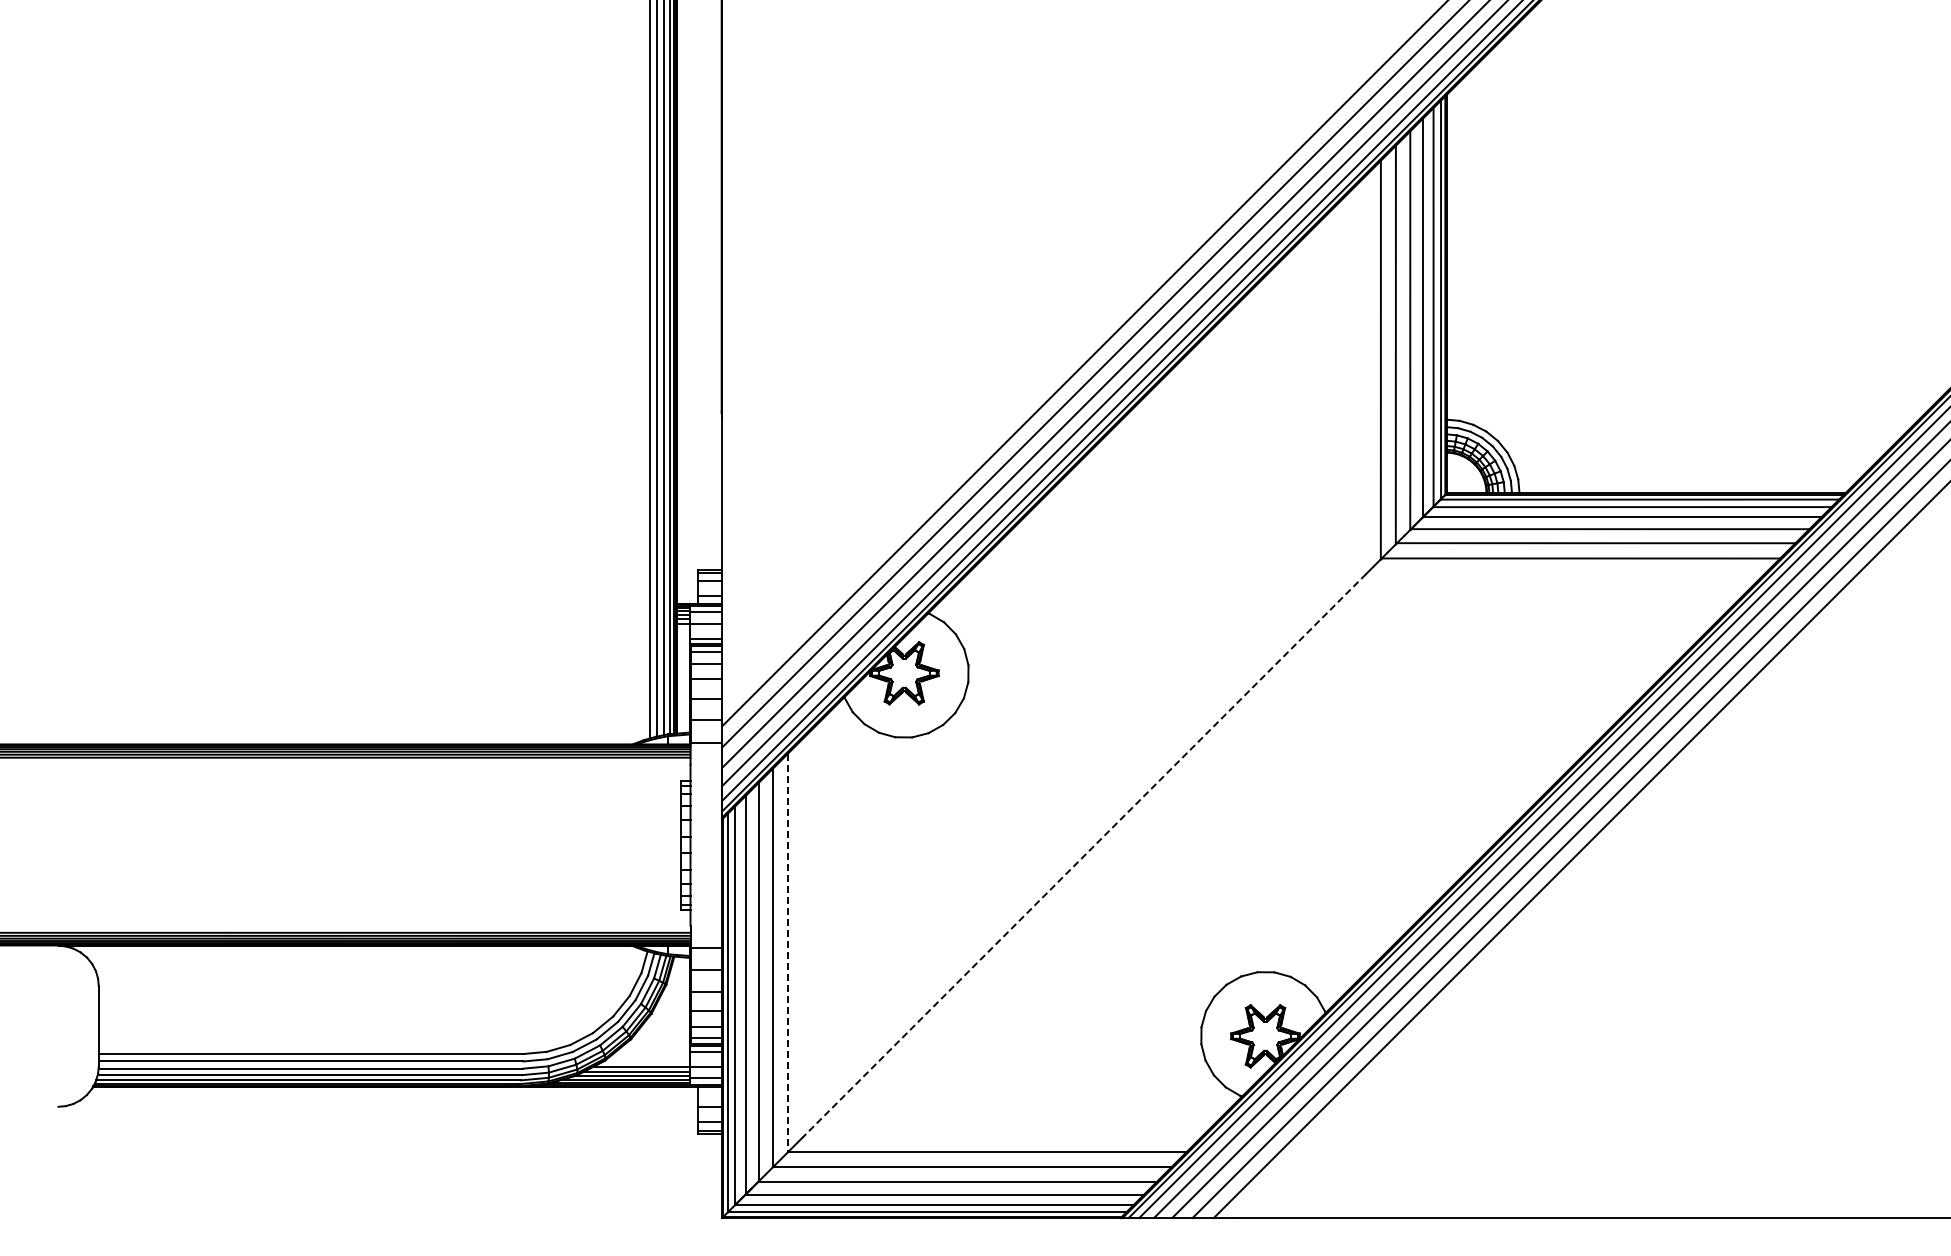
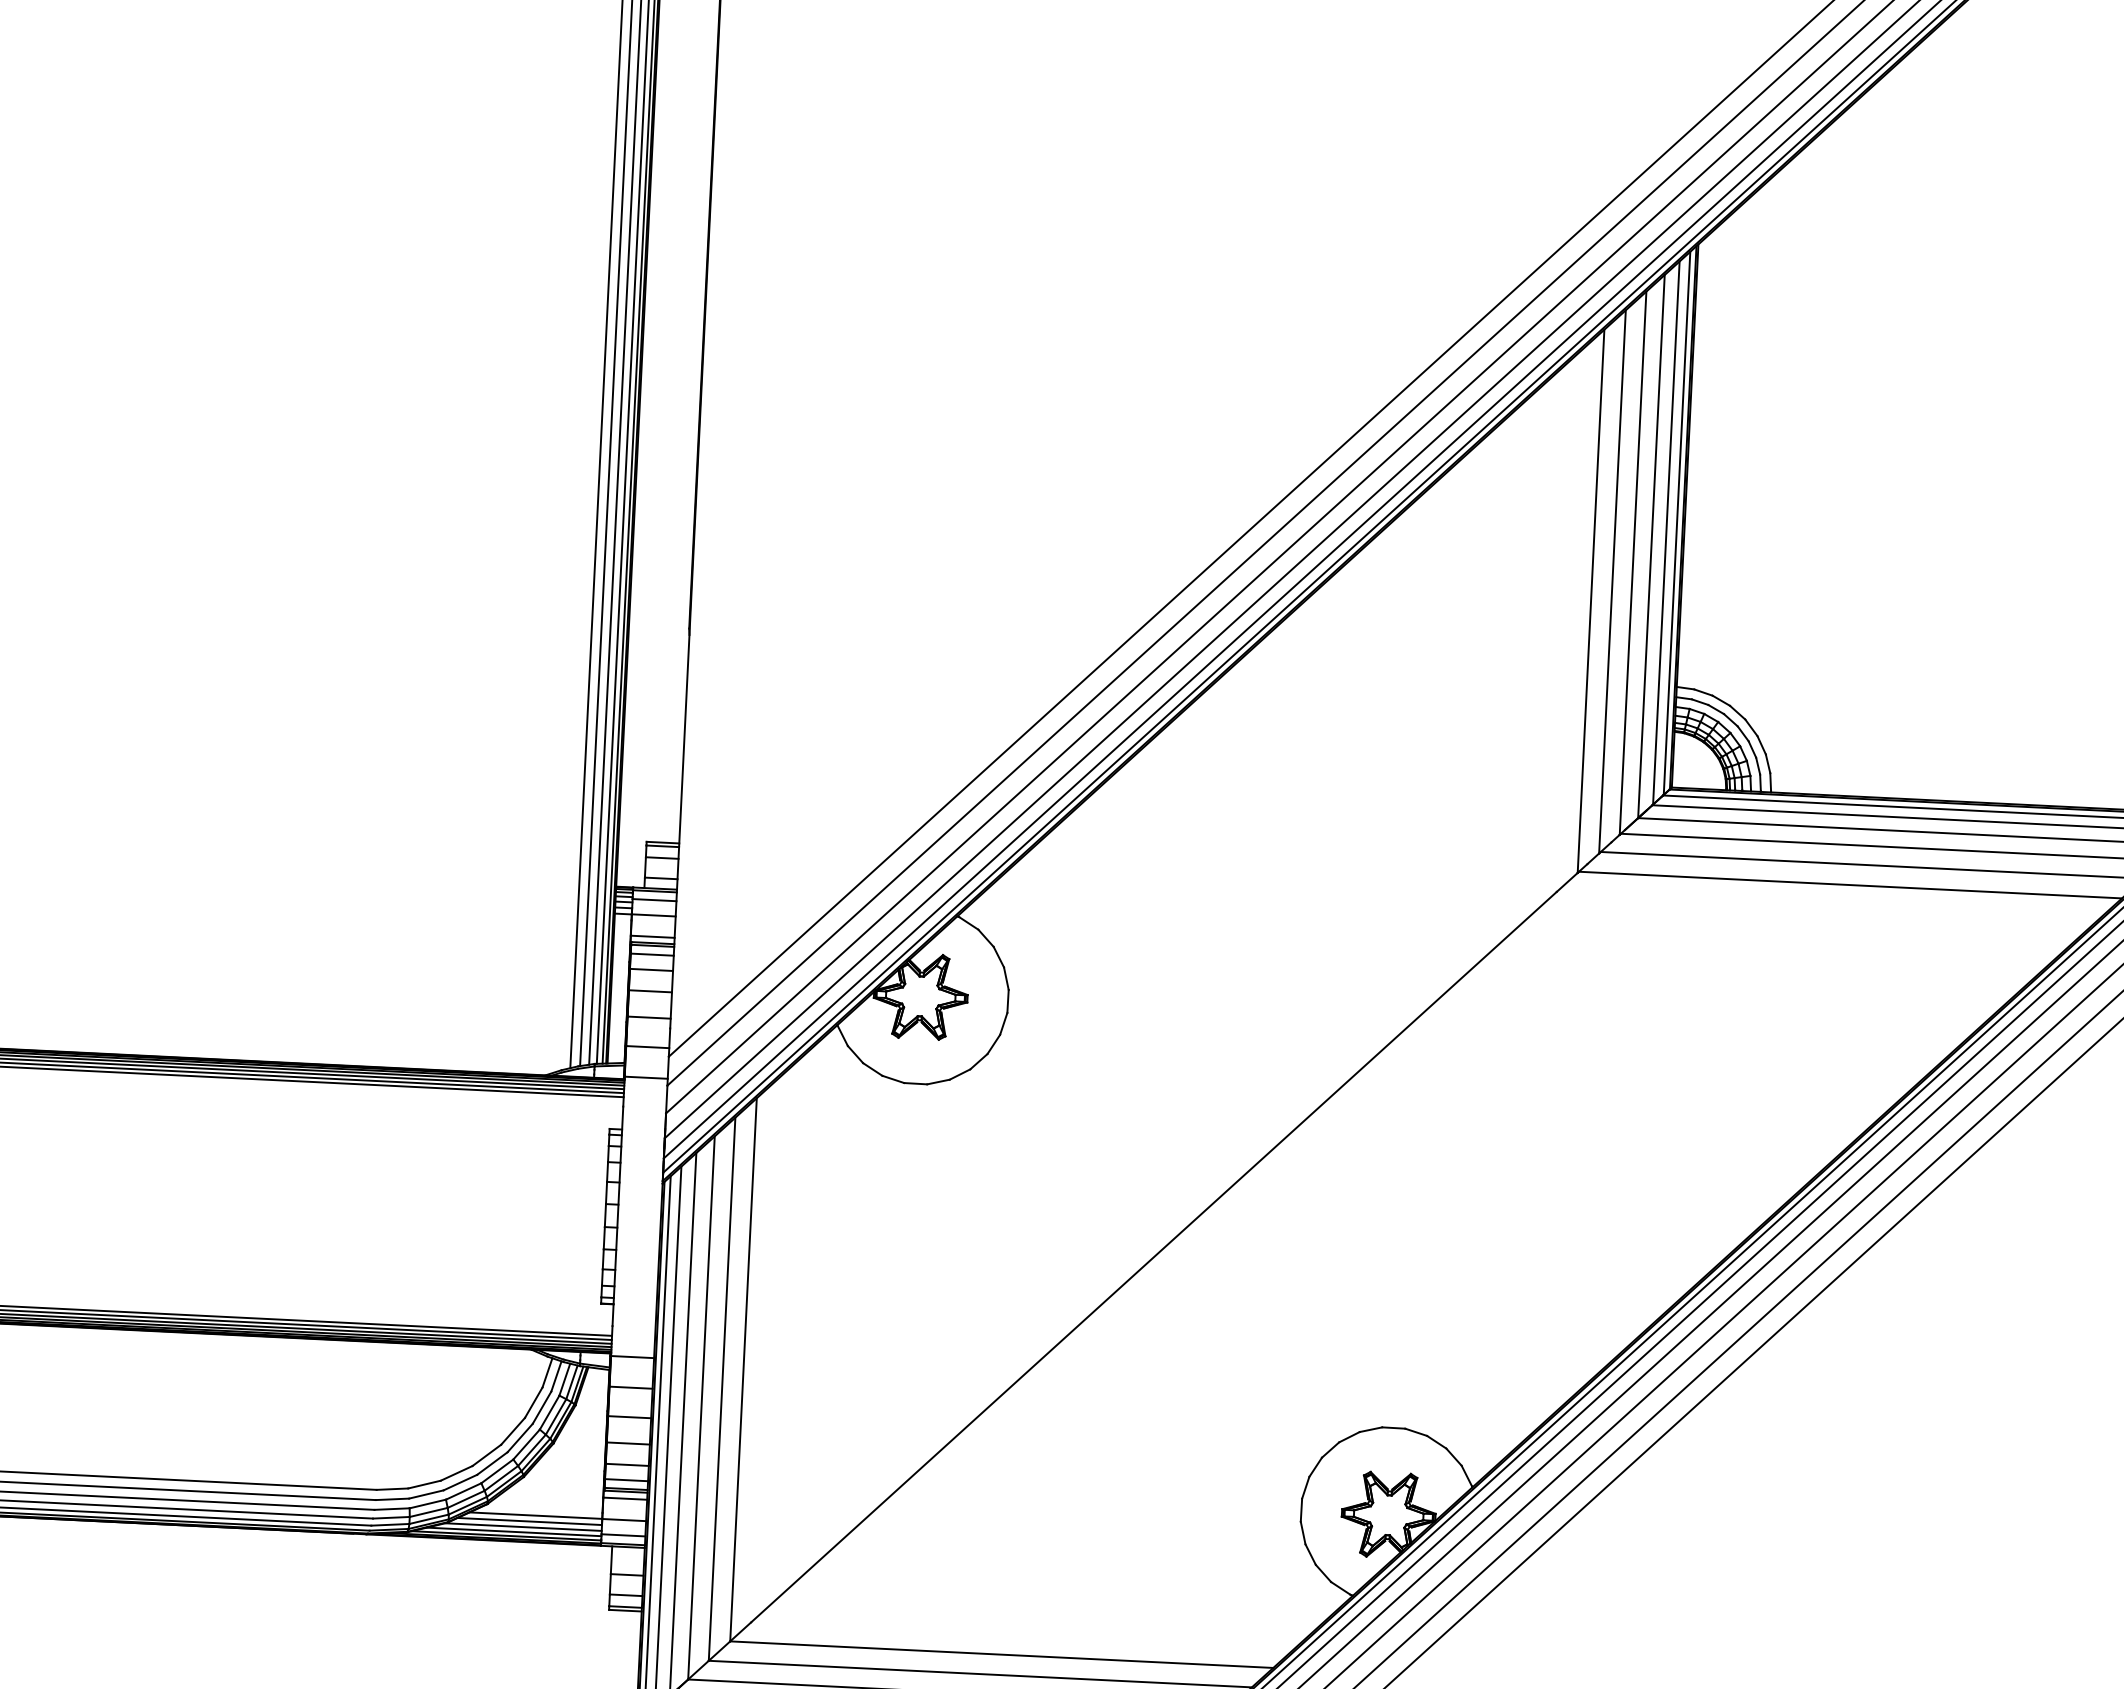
line: (1084, 855) -> (1154, 1256), dashed -> solid
line: (787, 953) -> (742, 1370), dashed -> solid

